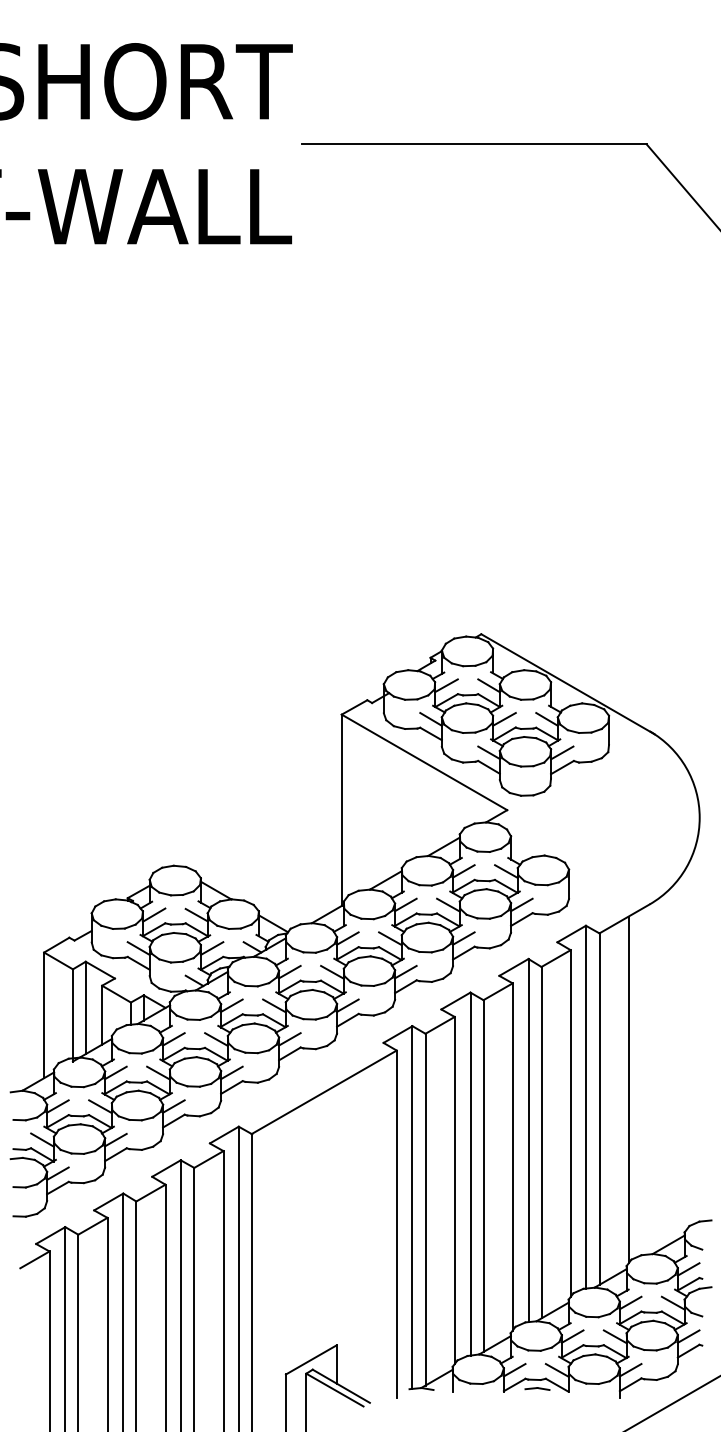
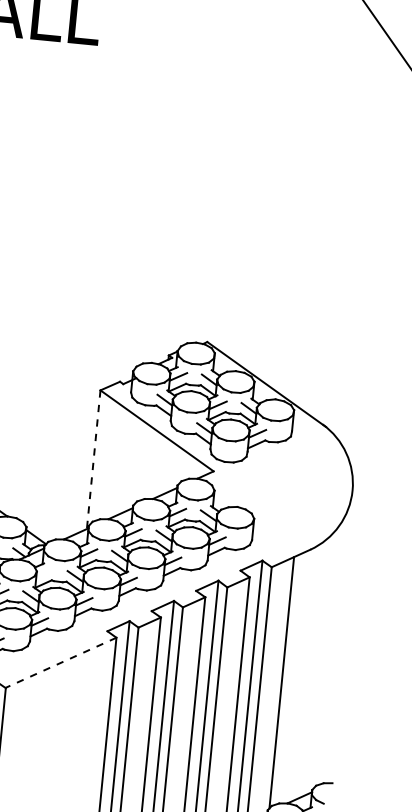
line: (341, 810) -> (93, 459), solid -> dashed
line: (289, 971) -> (44, 572), removed
line: (324, 1092) -> (61, 663), solid -> dashed

